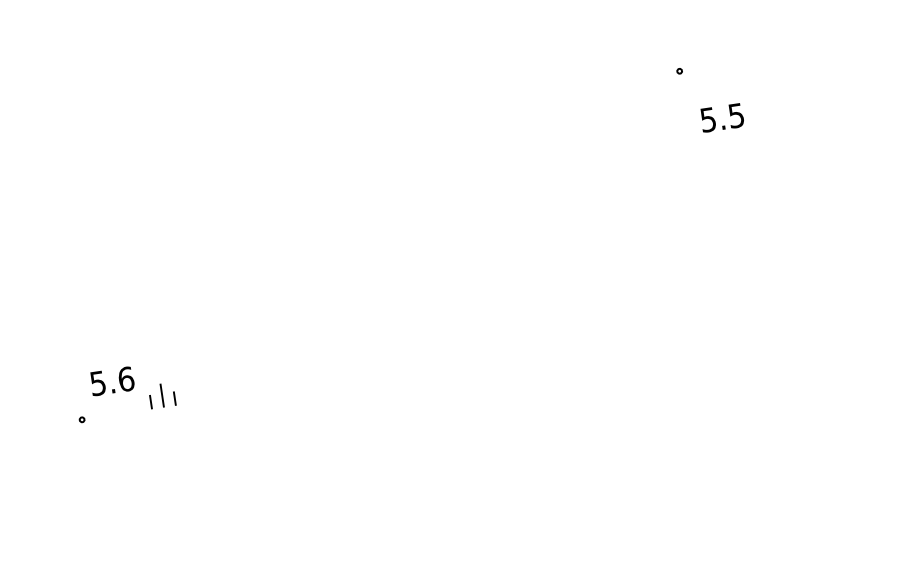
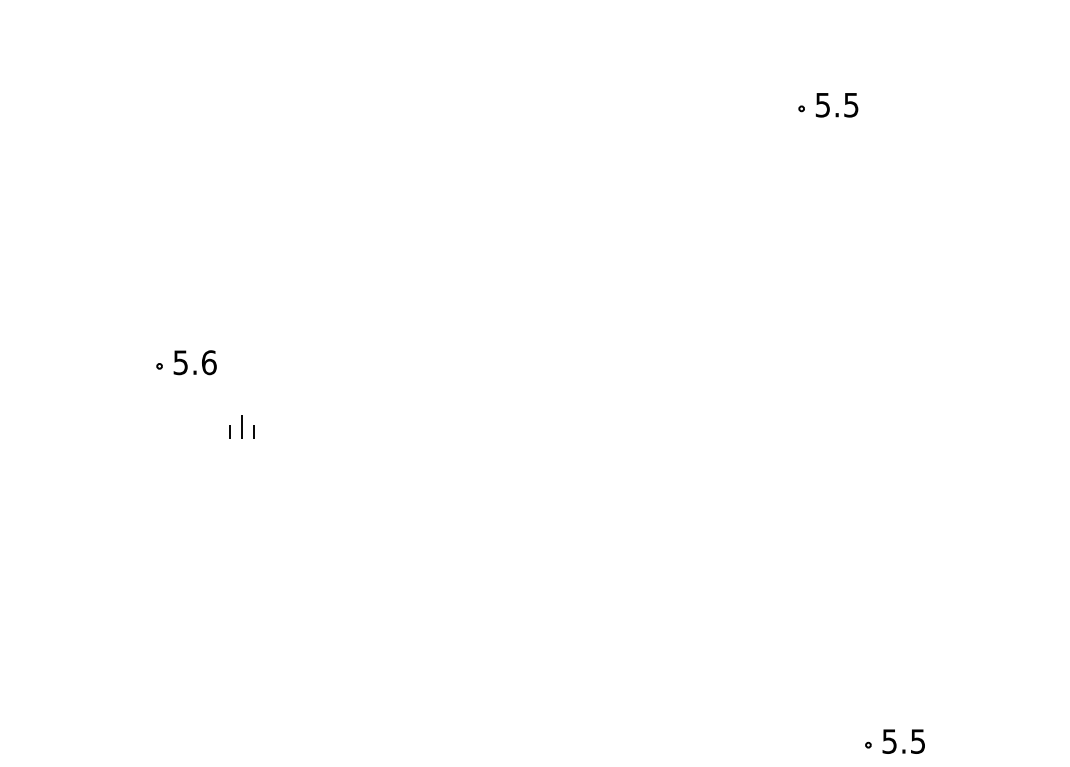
text: (721, 118) -> (836, 105), moved
text: (111, 381) -> (194, 362), moved
part: (161, 395) -> (241, 426), moved

